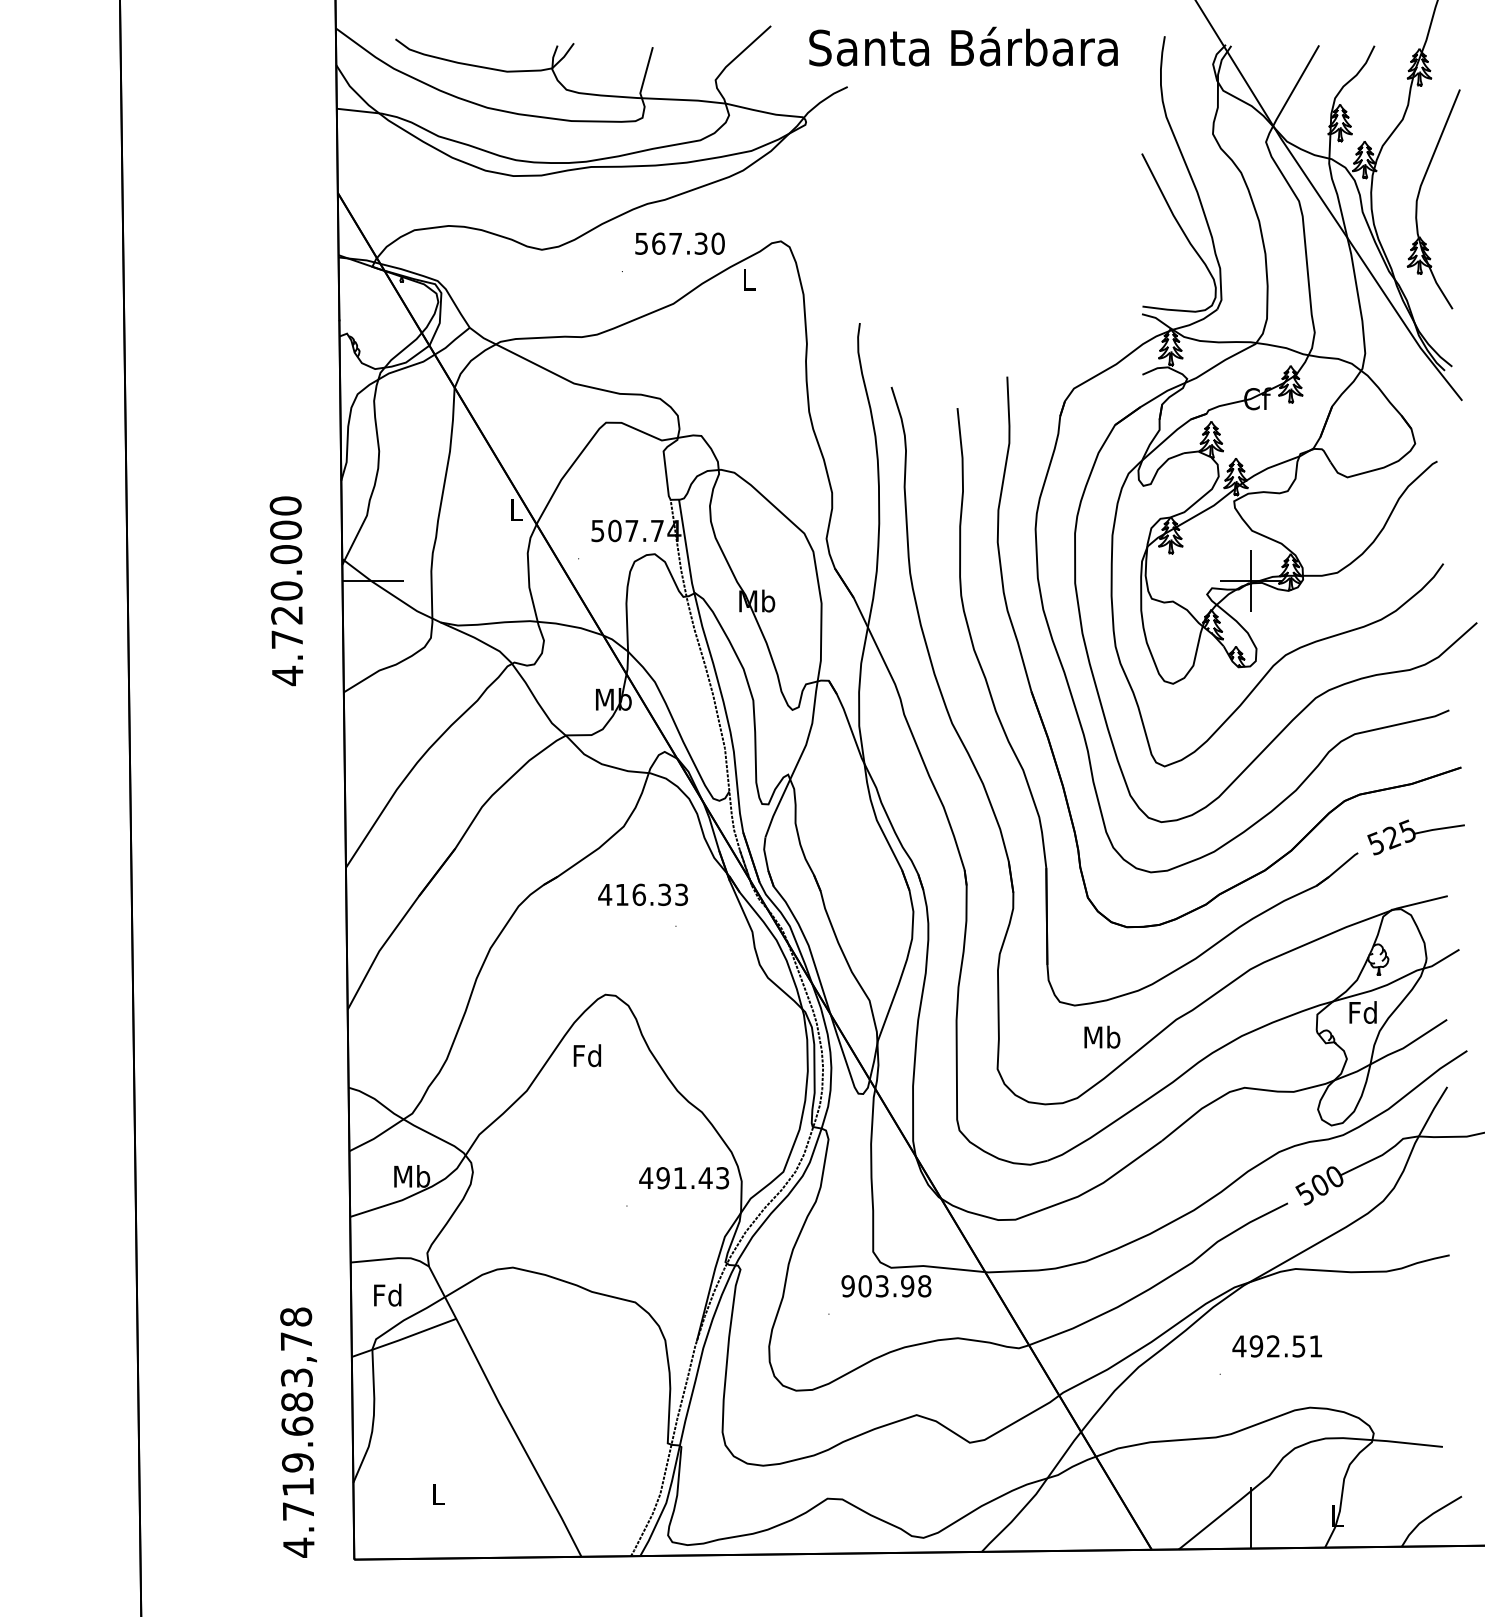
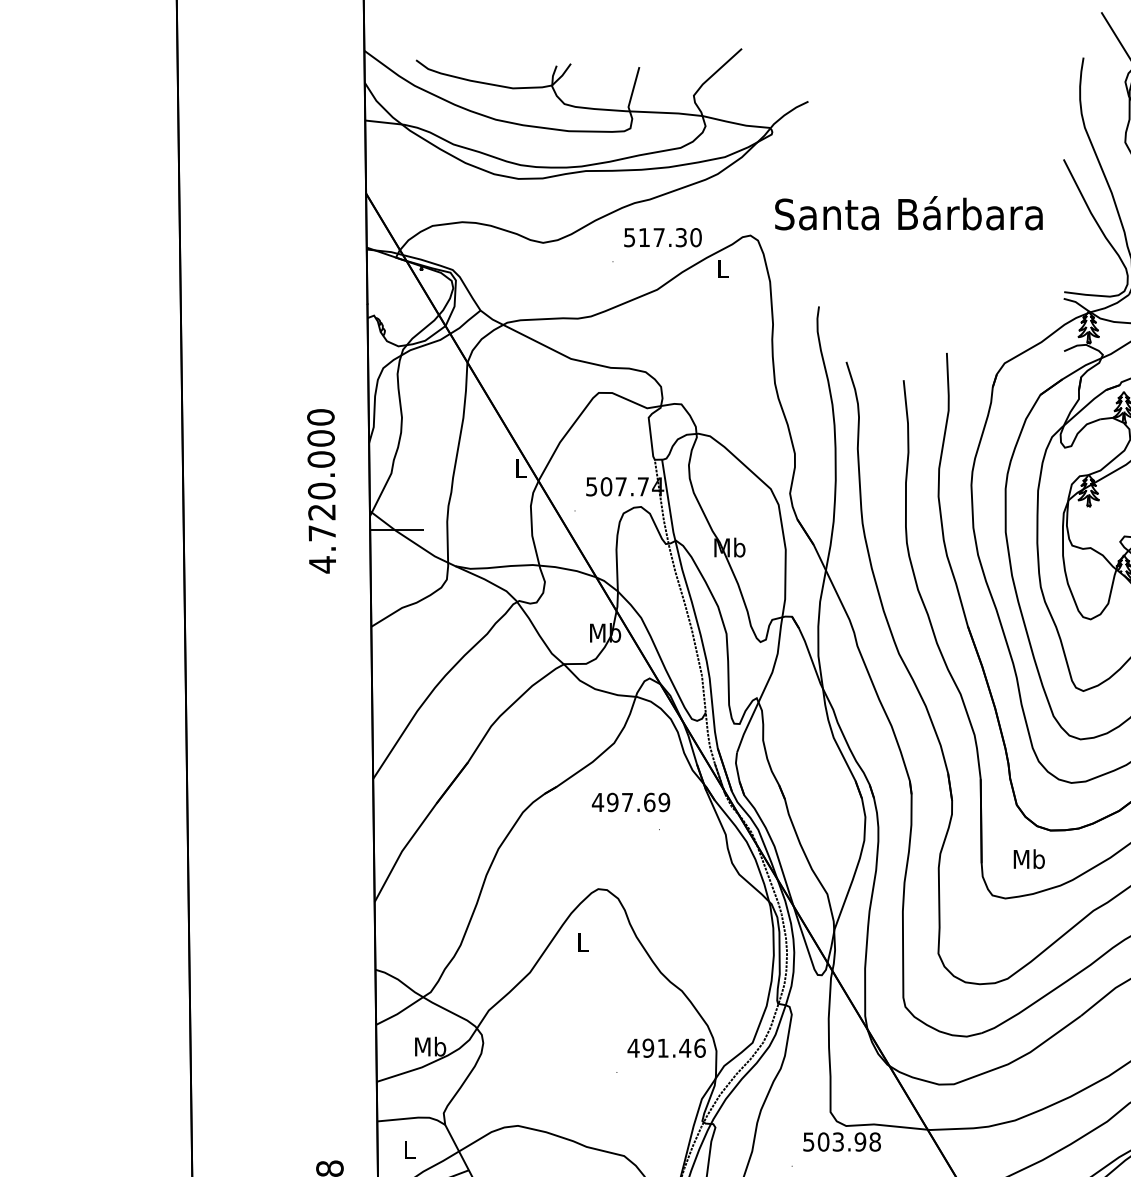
text: (963, 46) -> (908, 213), moved
text: (658, 243) -> (644, 237), 567.30 -> 517.30
text: (286, 591) -> (321, 491), moved
text: (651, 894) -> (638, 802), 416.33 -> 497.69
text: (1102, 1036) -> (1029, 858), moved
text: (587, 1055) -> (582, 941), Fd -> L
text: (722, 1178) -> (699, 1048), 491.43 -> 491.46
text: (847, 1286) -> (808, 1142), 903.98 -> 503.98
text: (387, 1294) -> (409, 1149), Fd -> L

